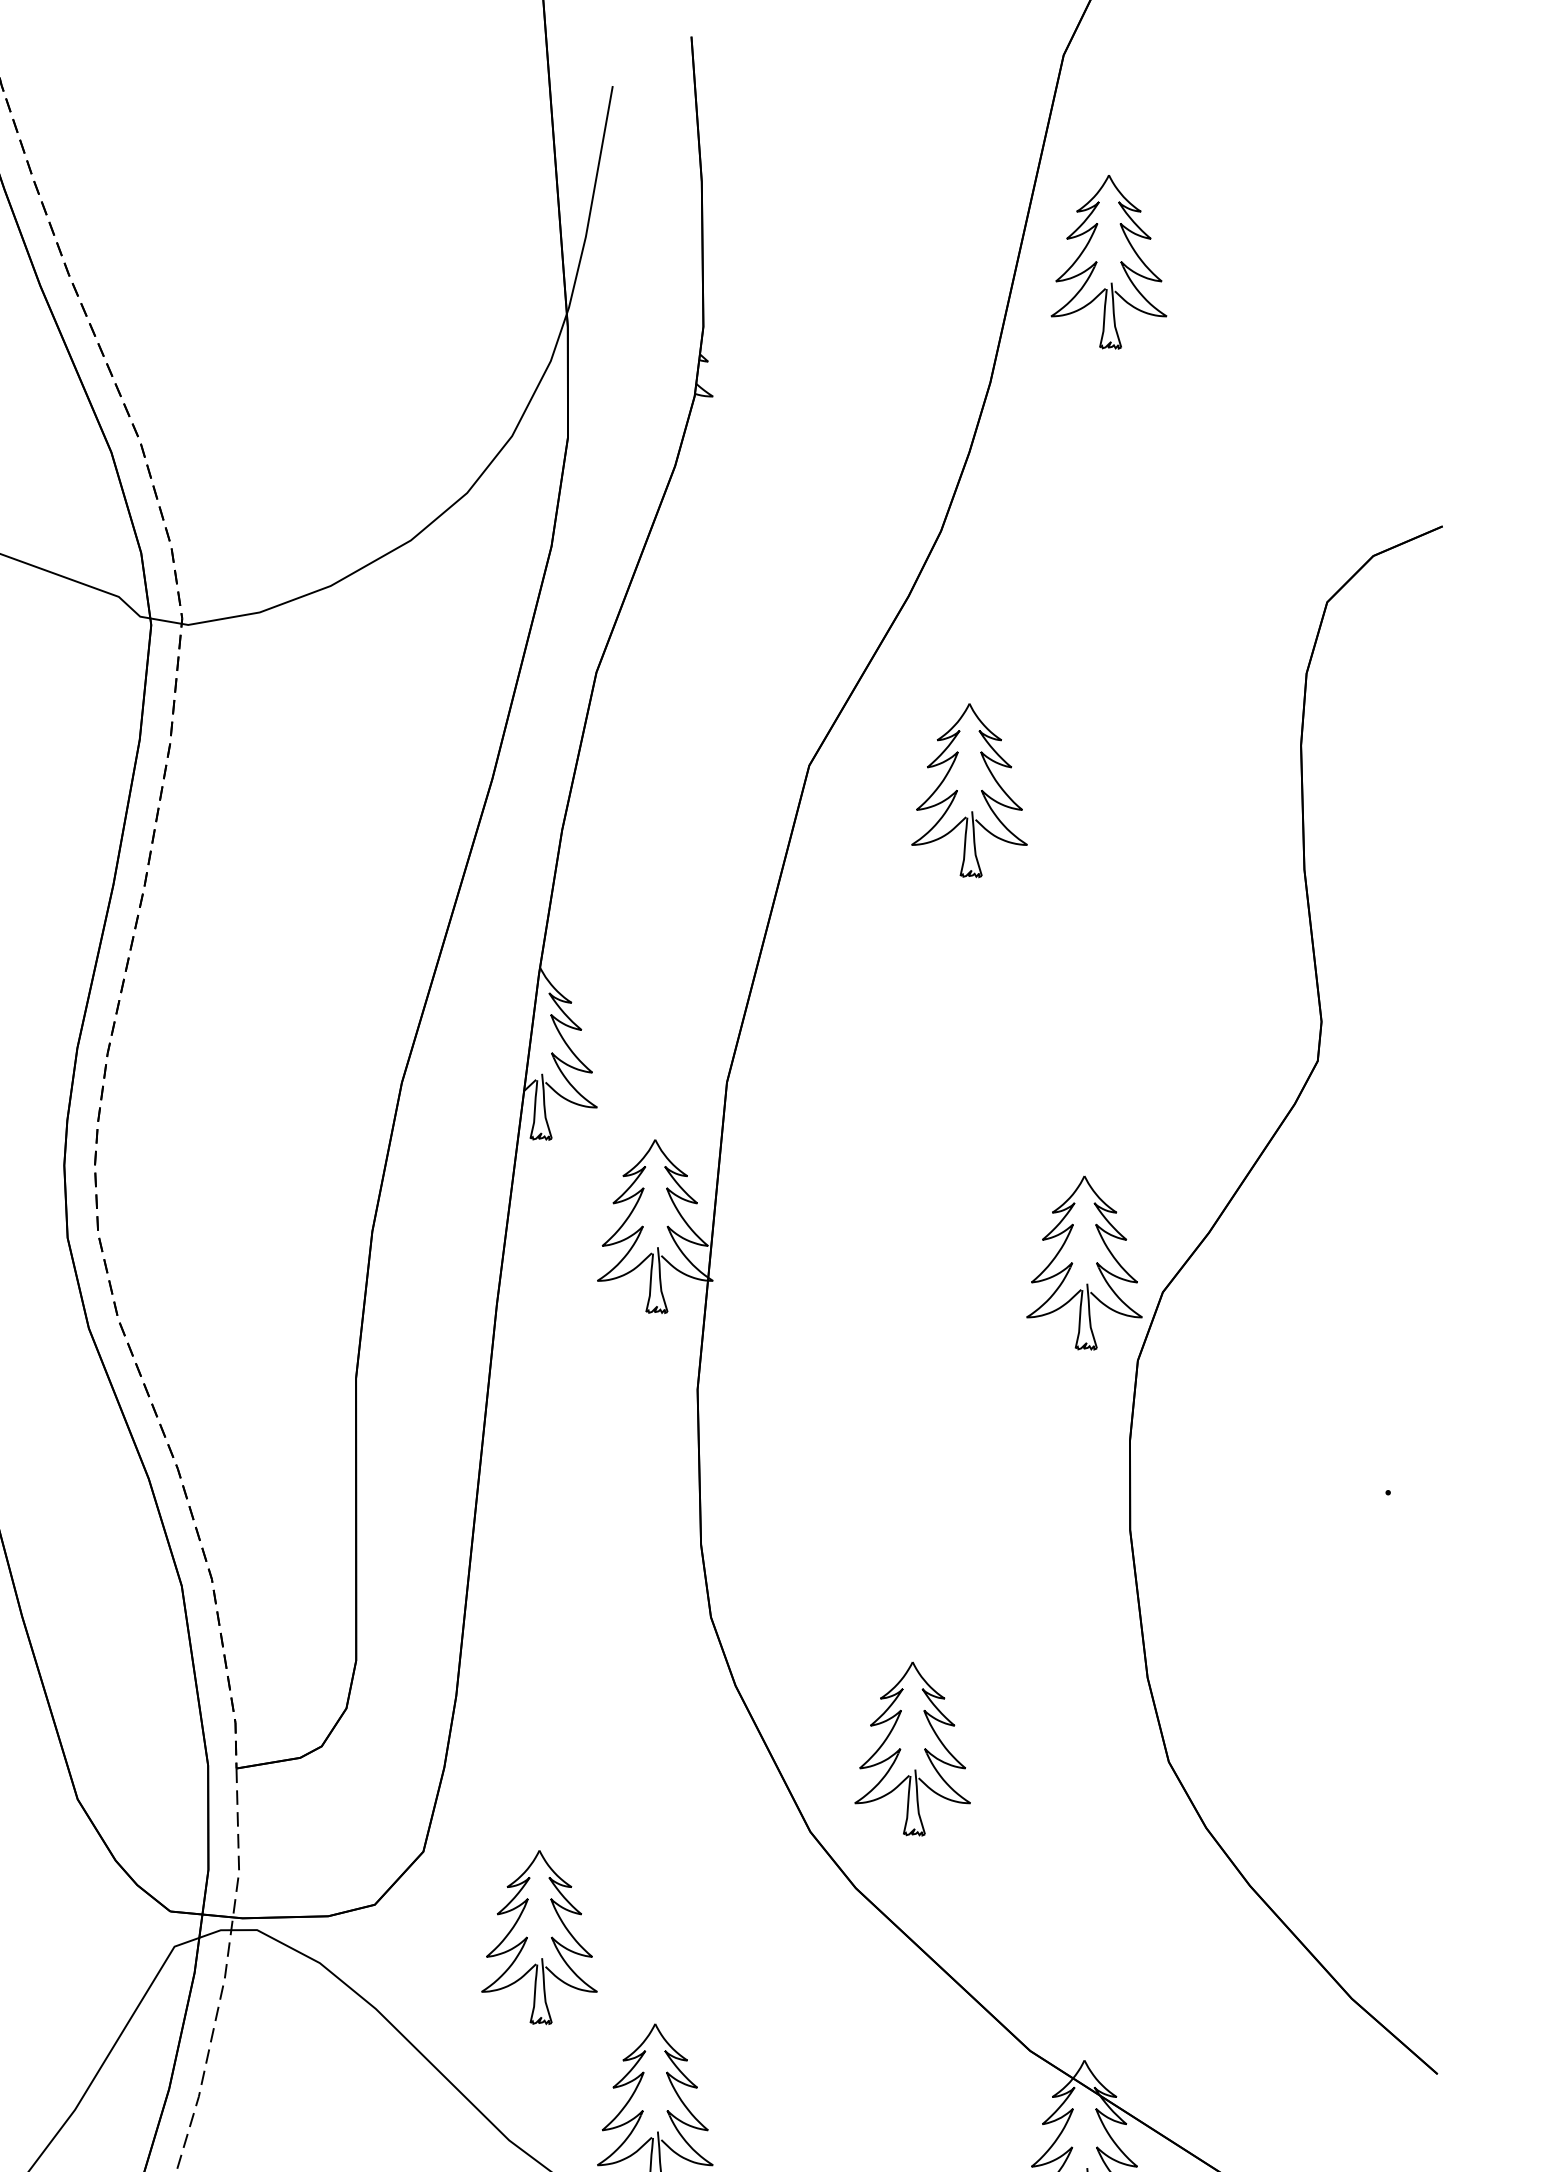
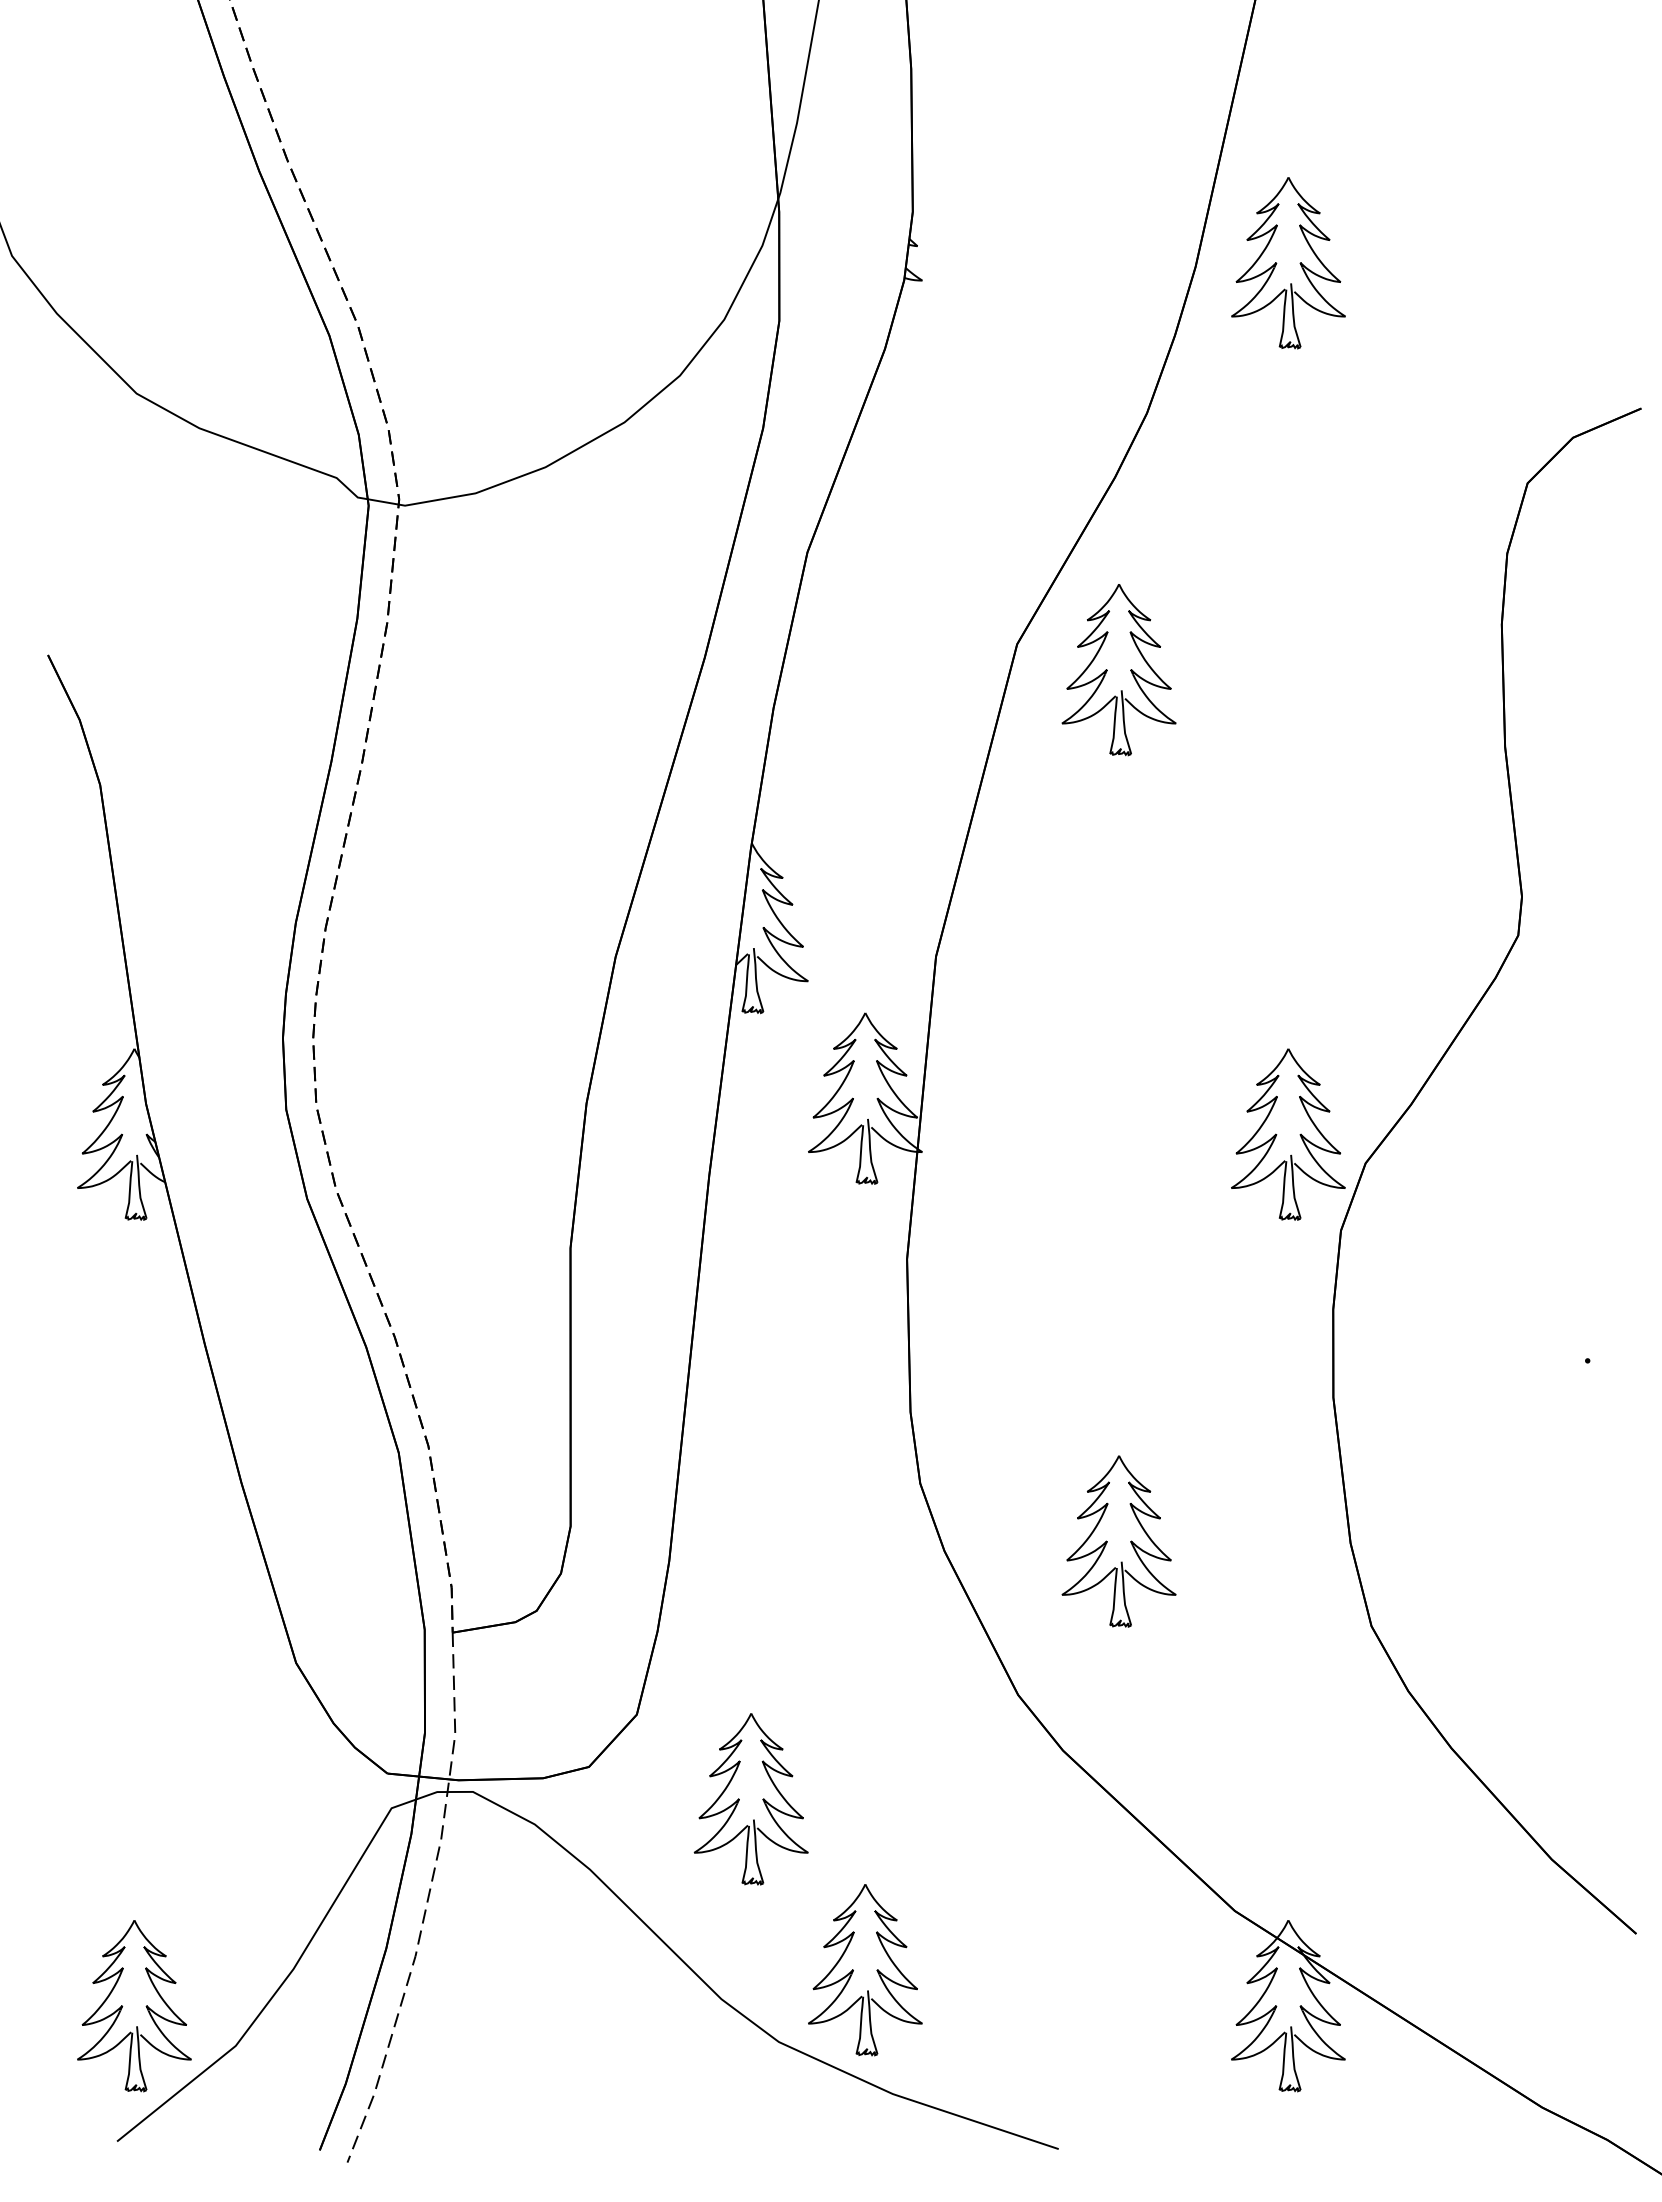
part: (1097, 262) -> (1277, 263), moved
part: (968, 791) -> (1118, 670), moved
part: (912, 1749) -> (1118, 1541), moved

